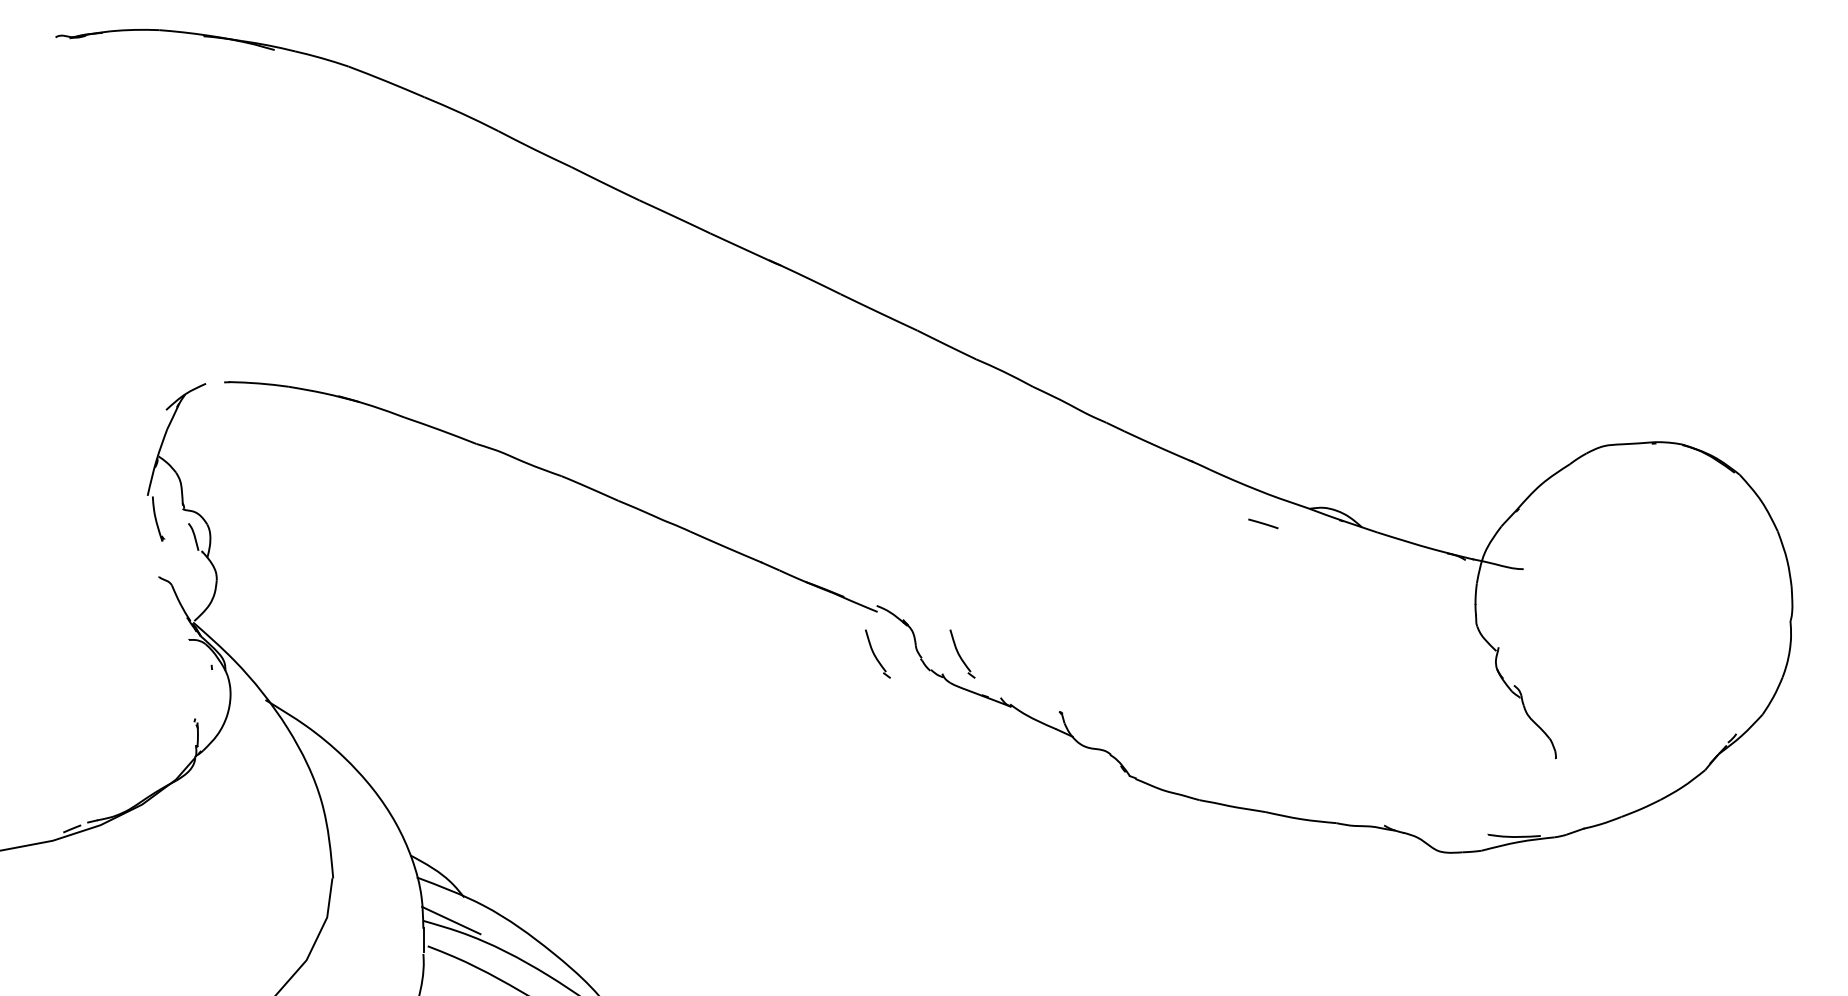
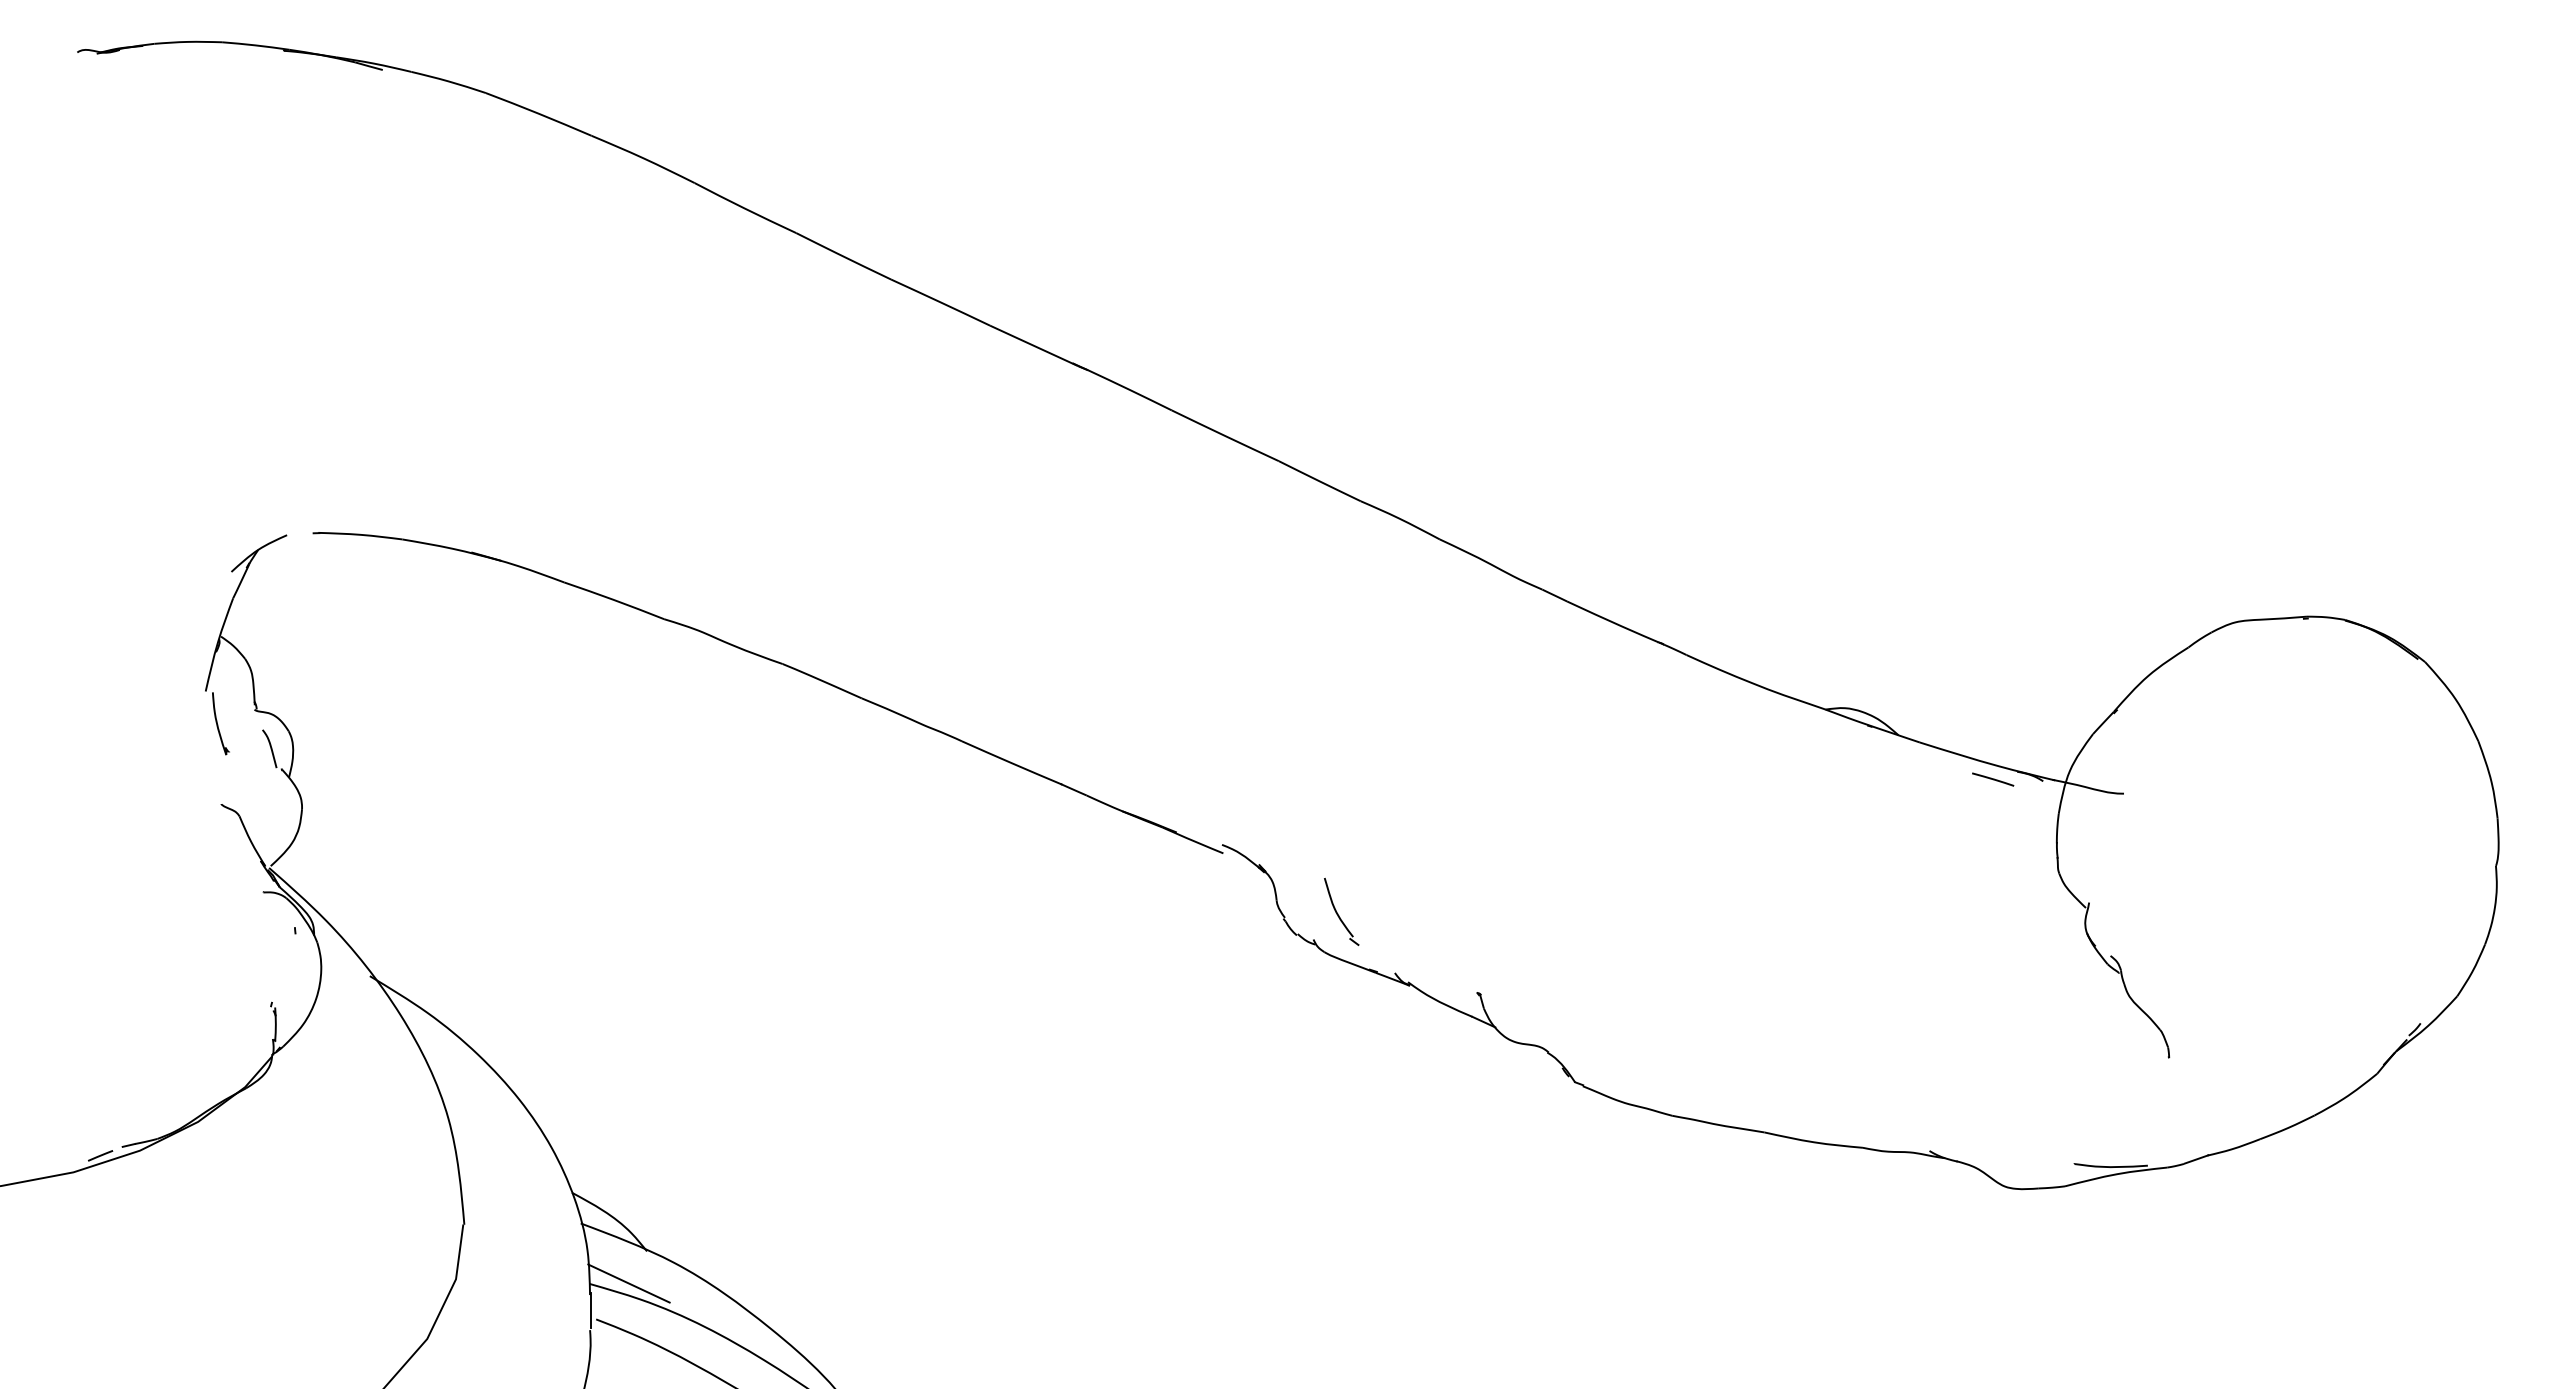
line: (1263, 523) -> (1993, 779), moved
part: (877, 653) -> (1223, 911), removed

